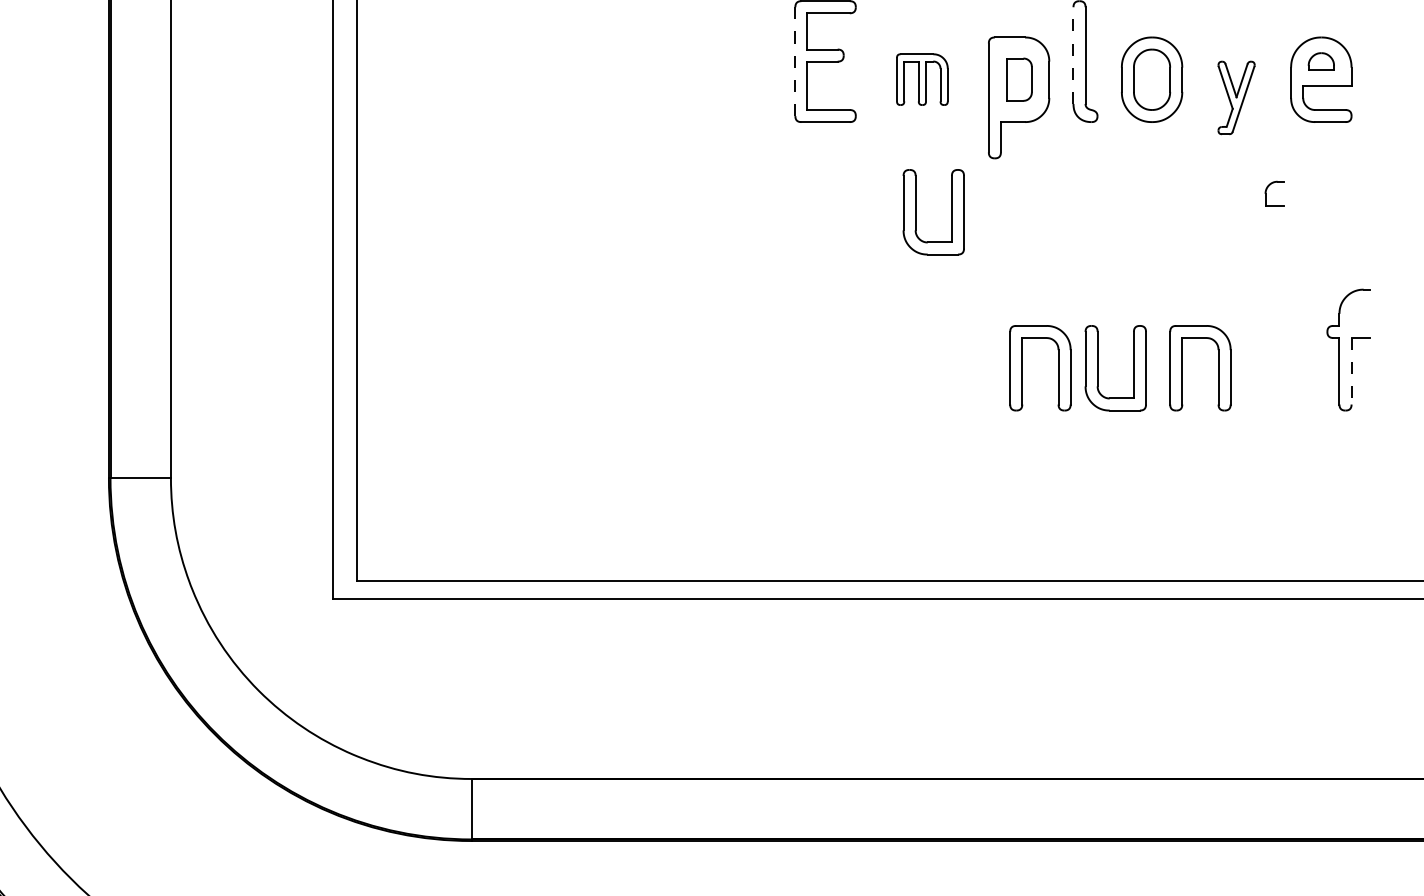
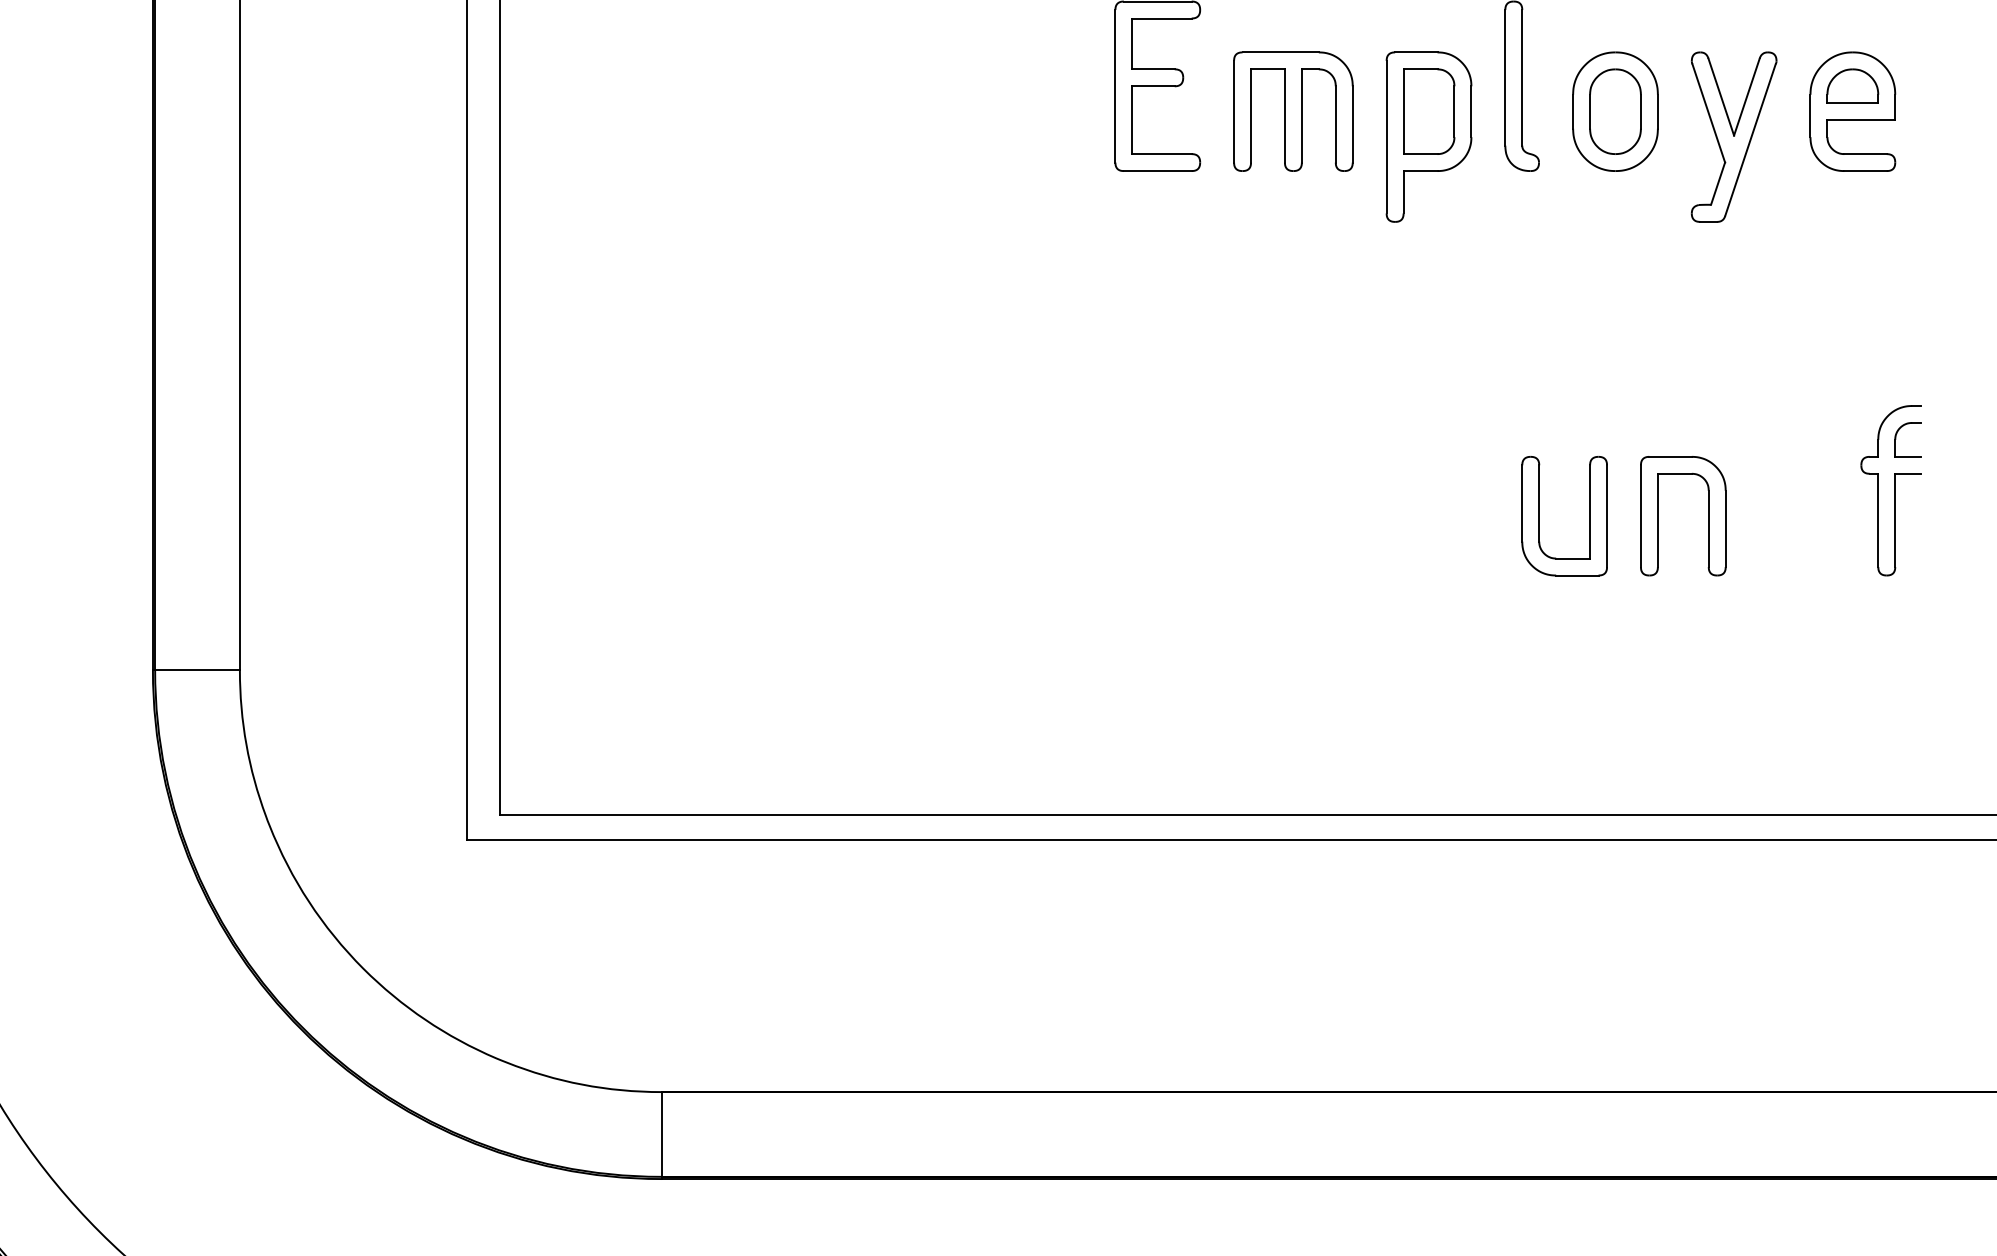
line: (1073, 55) -> (1505, 77), dashed -> solid
line: (795, 61) -> (1115, 86), dashed -> solid
part: (1321, 61) -> (1853, 86), size x1.43
part: (922, 79) -> (1293, 111), size x1.67
part: (1019, 79) -> (1429, 111), size x1.43
part: (1236, 97) -> (1733, 136), size x1.67
part: (1266, 193) -> (1896, 439), moved
part: (916, 212) -> (1285, 297), removed
part: (1022, 368) -> (1433, 516), removed
line: (1351, 371) -> (1895, 520), dashed -> solid

